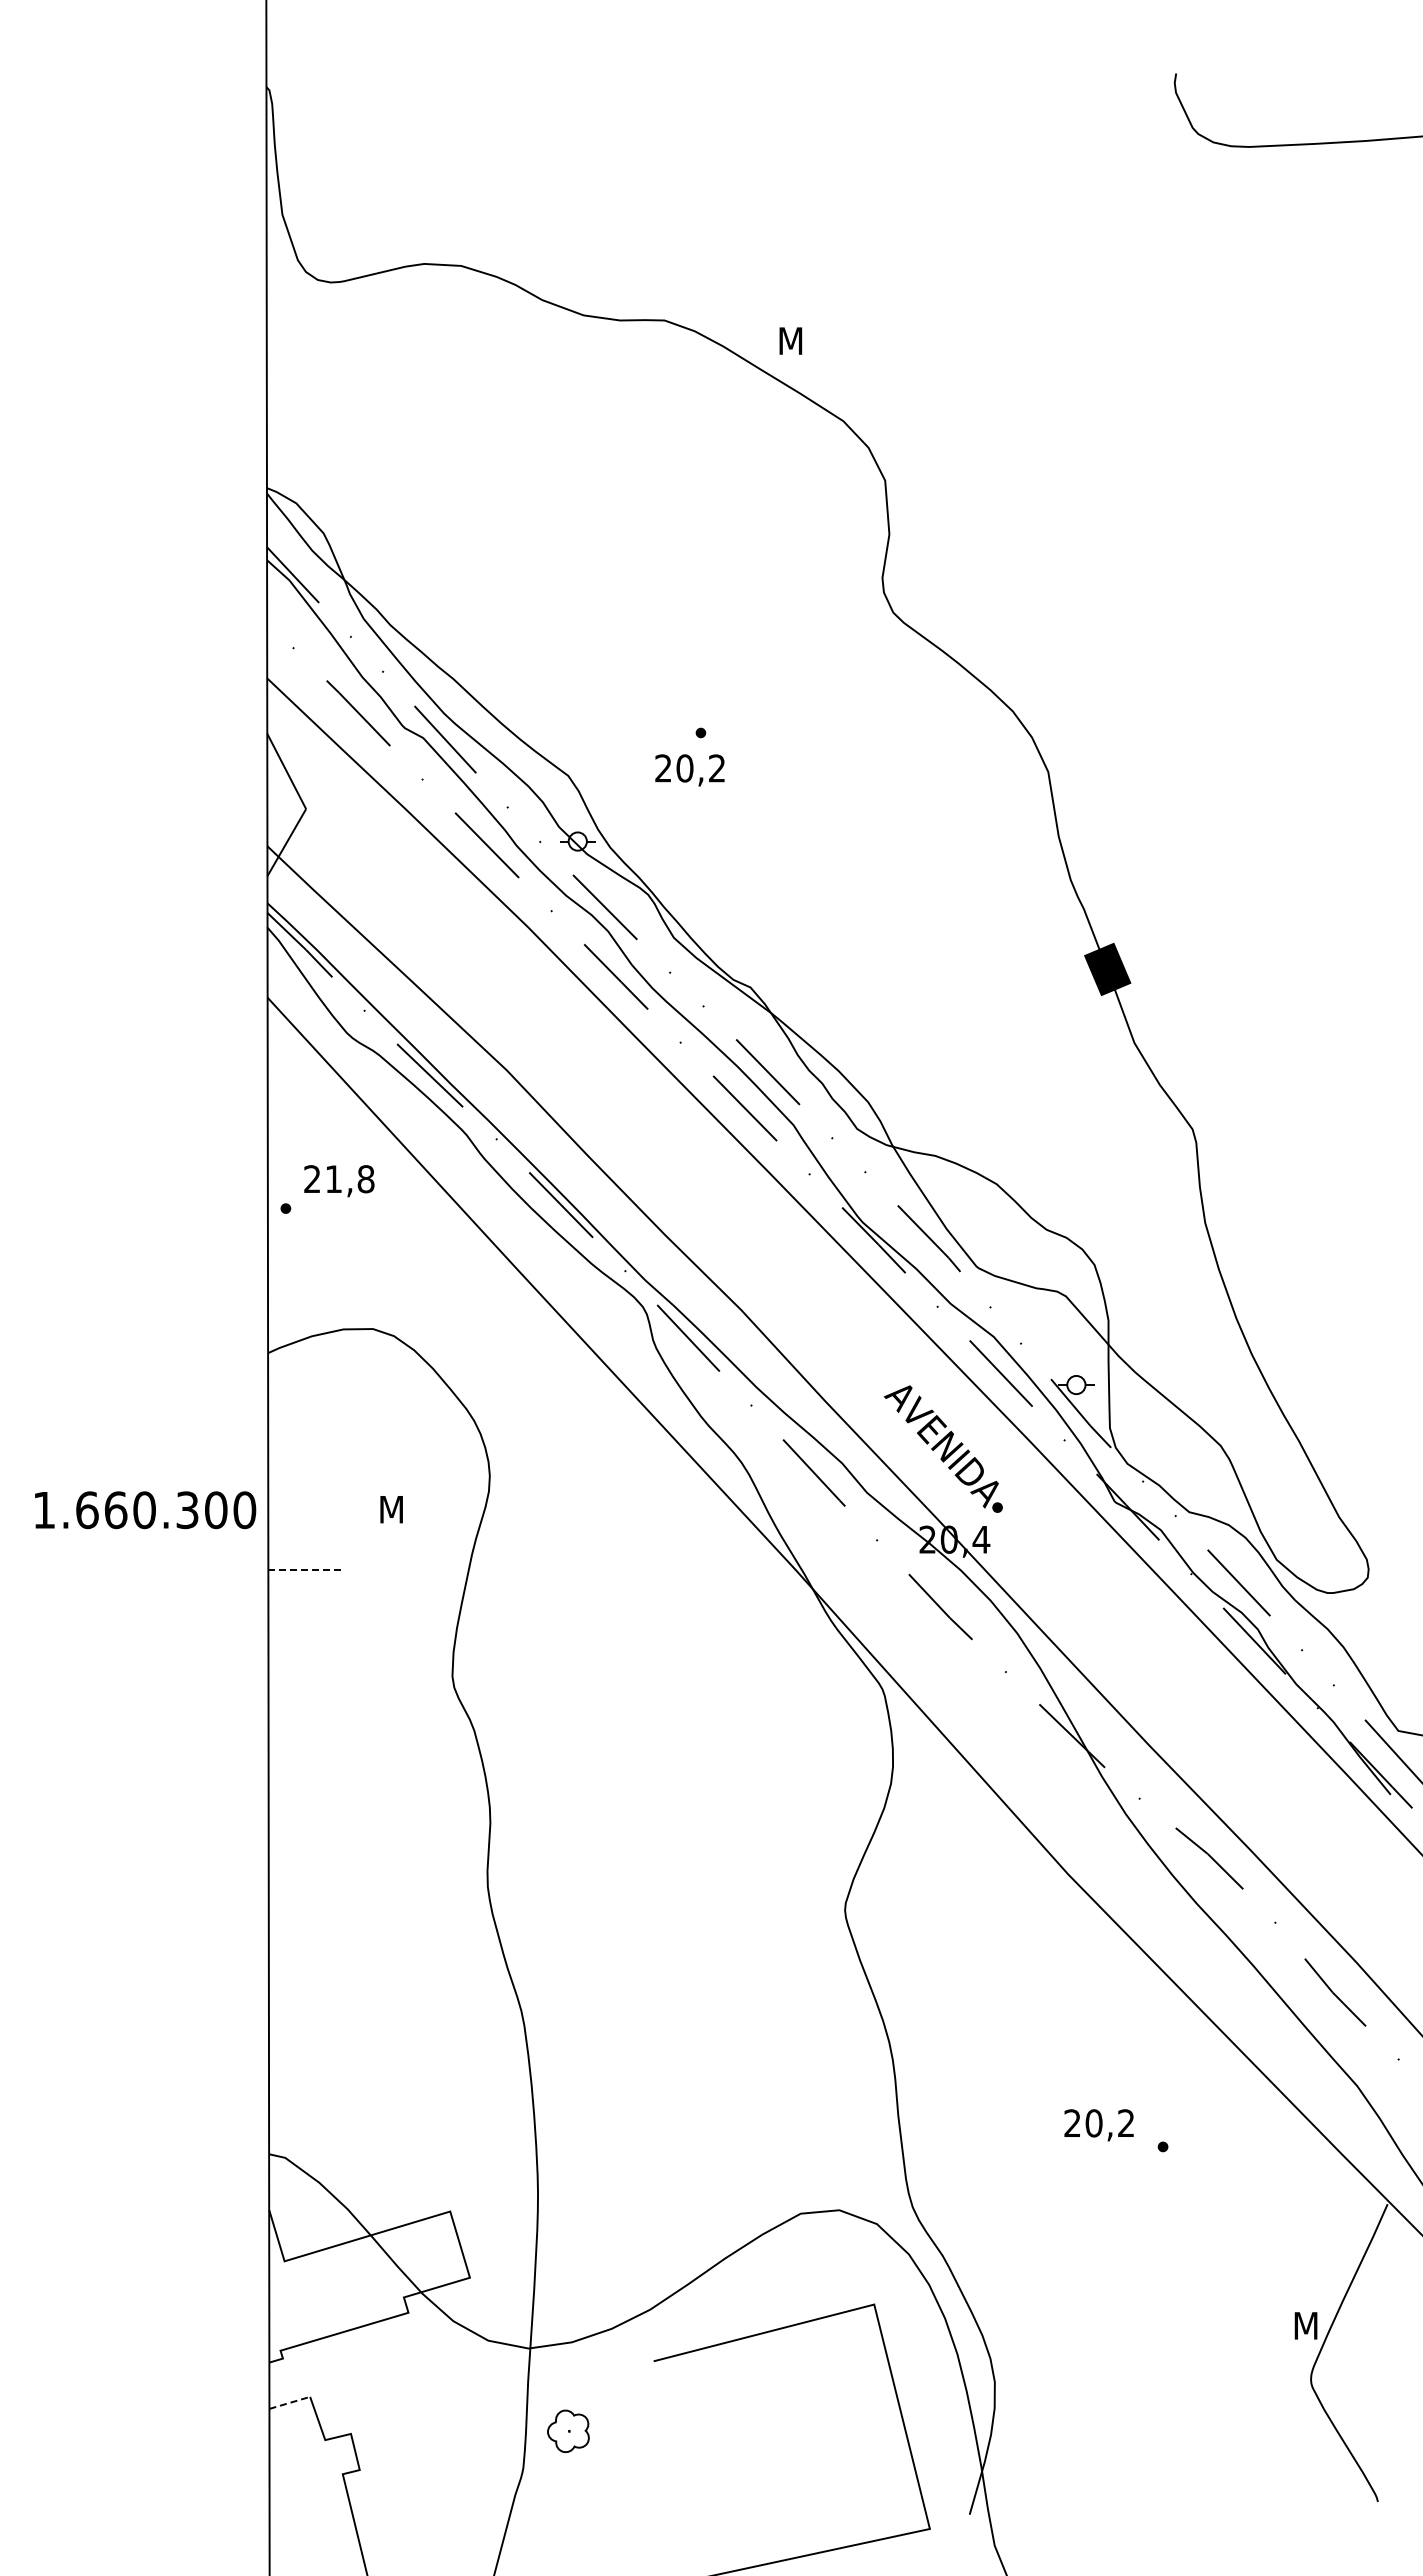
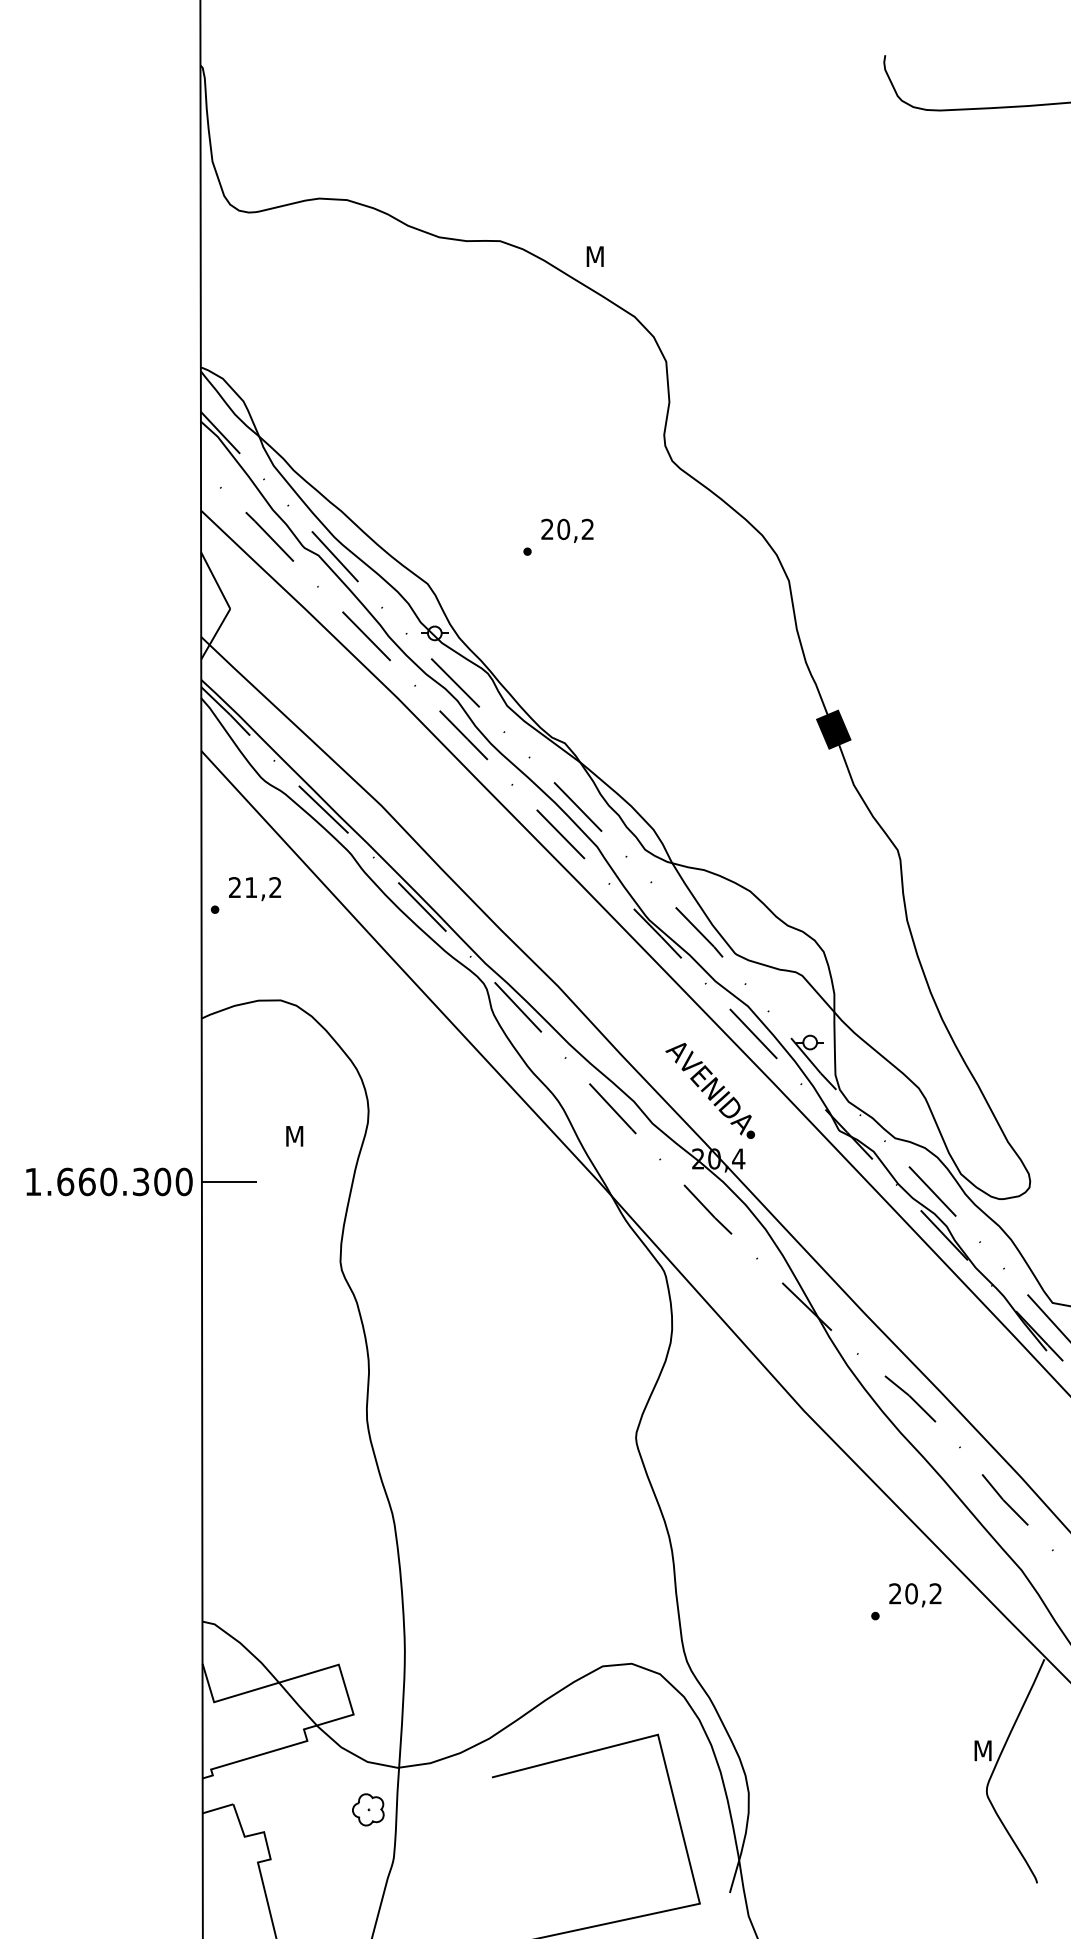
text: (689, 770) -> (567, 530), moved
text: (365, 1179) -> (275, 887), 21,8 -> 21,2
text: (145, 1510) -> (109, 1182), moved
line: (305, 1570) -> (229, 1182), dashed -> solid
text: (1098, 2125) -> (914, 1595), moved
line: (290, 2402) -> (218, 1808), dashed -> solid
part: (568, 2430) -> (368, 1809), moved

